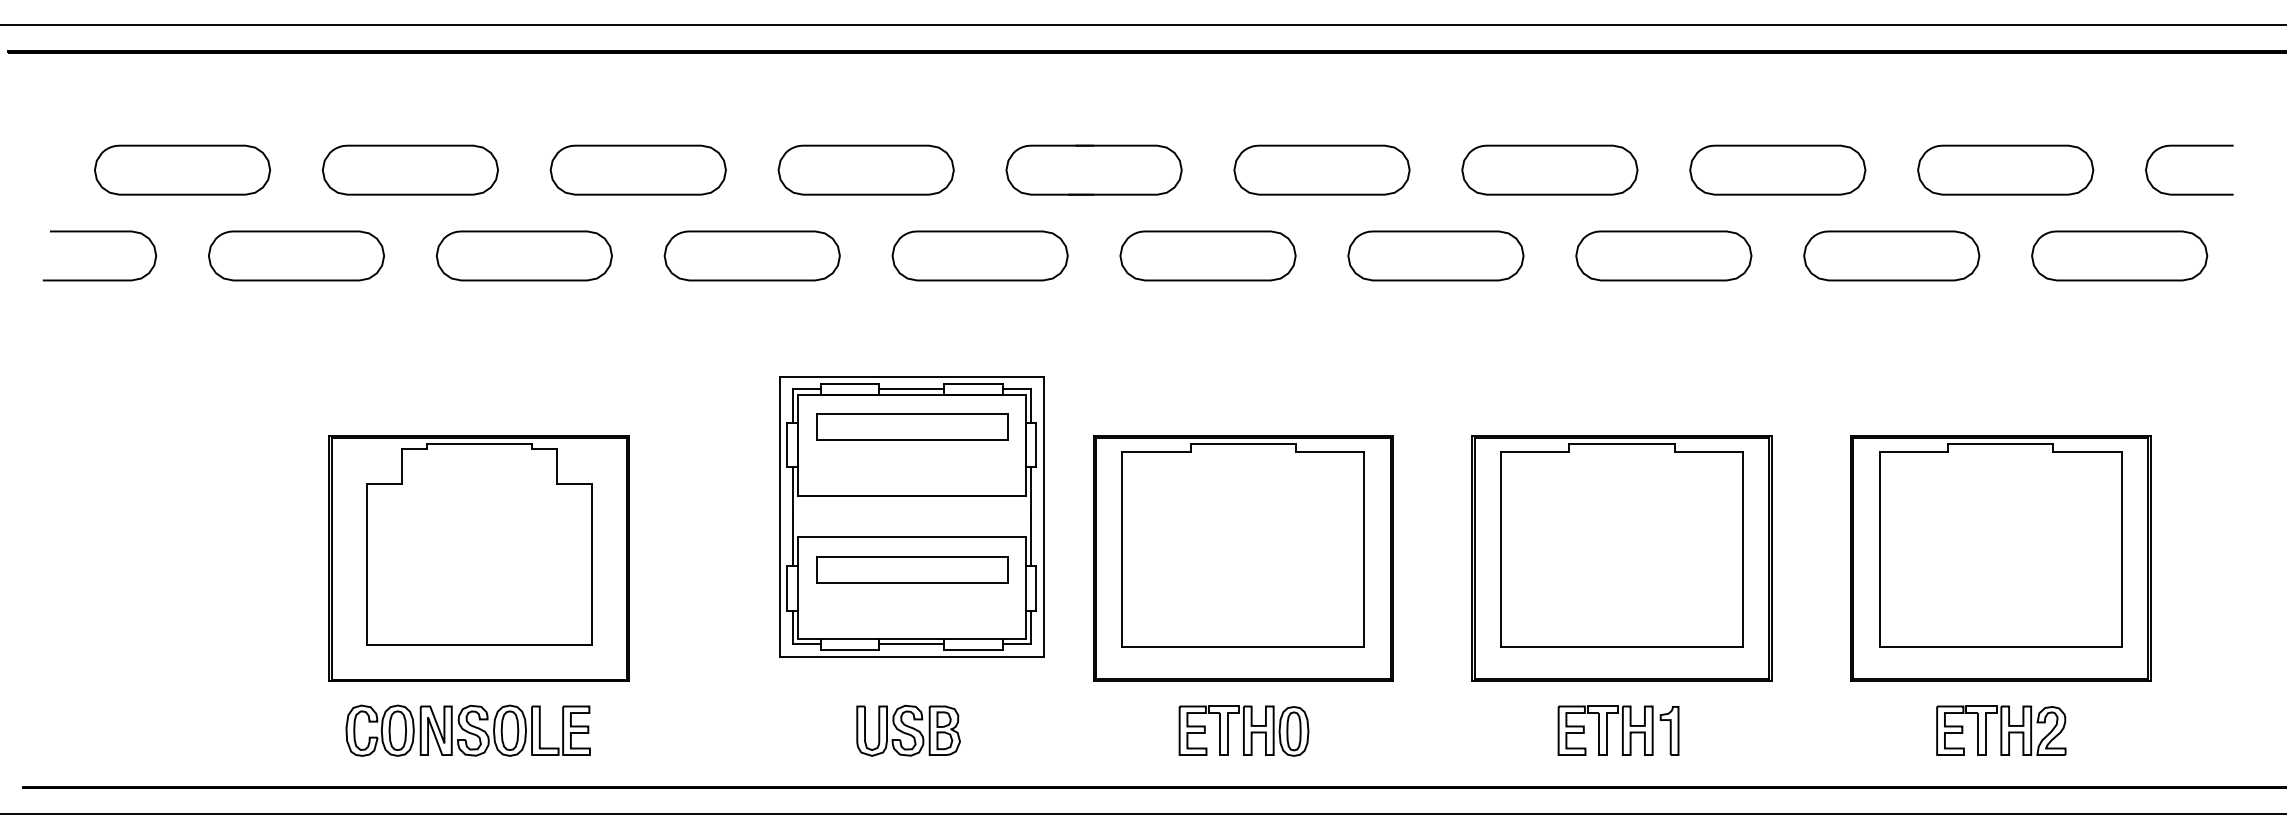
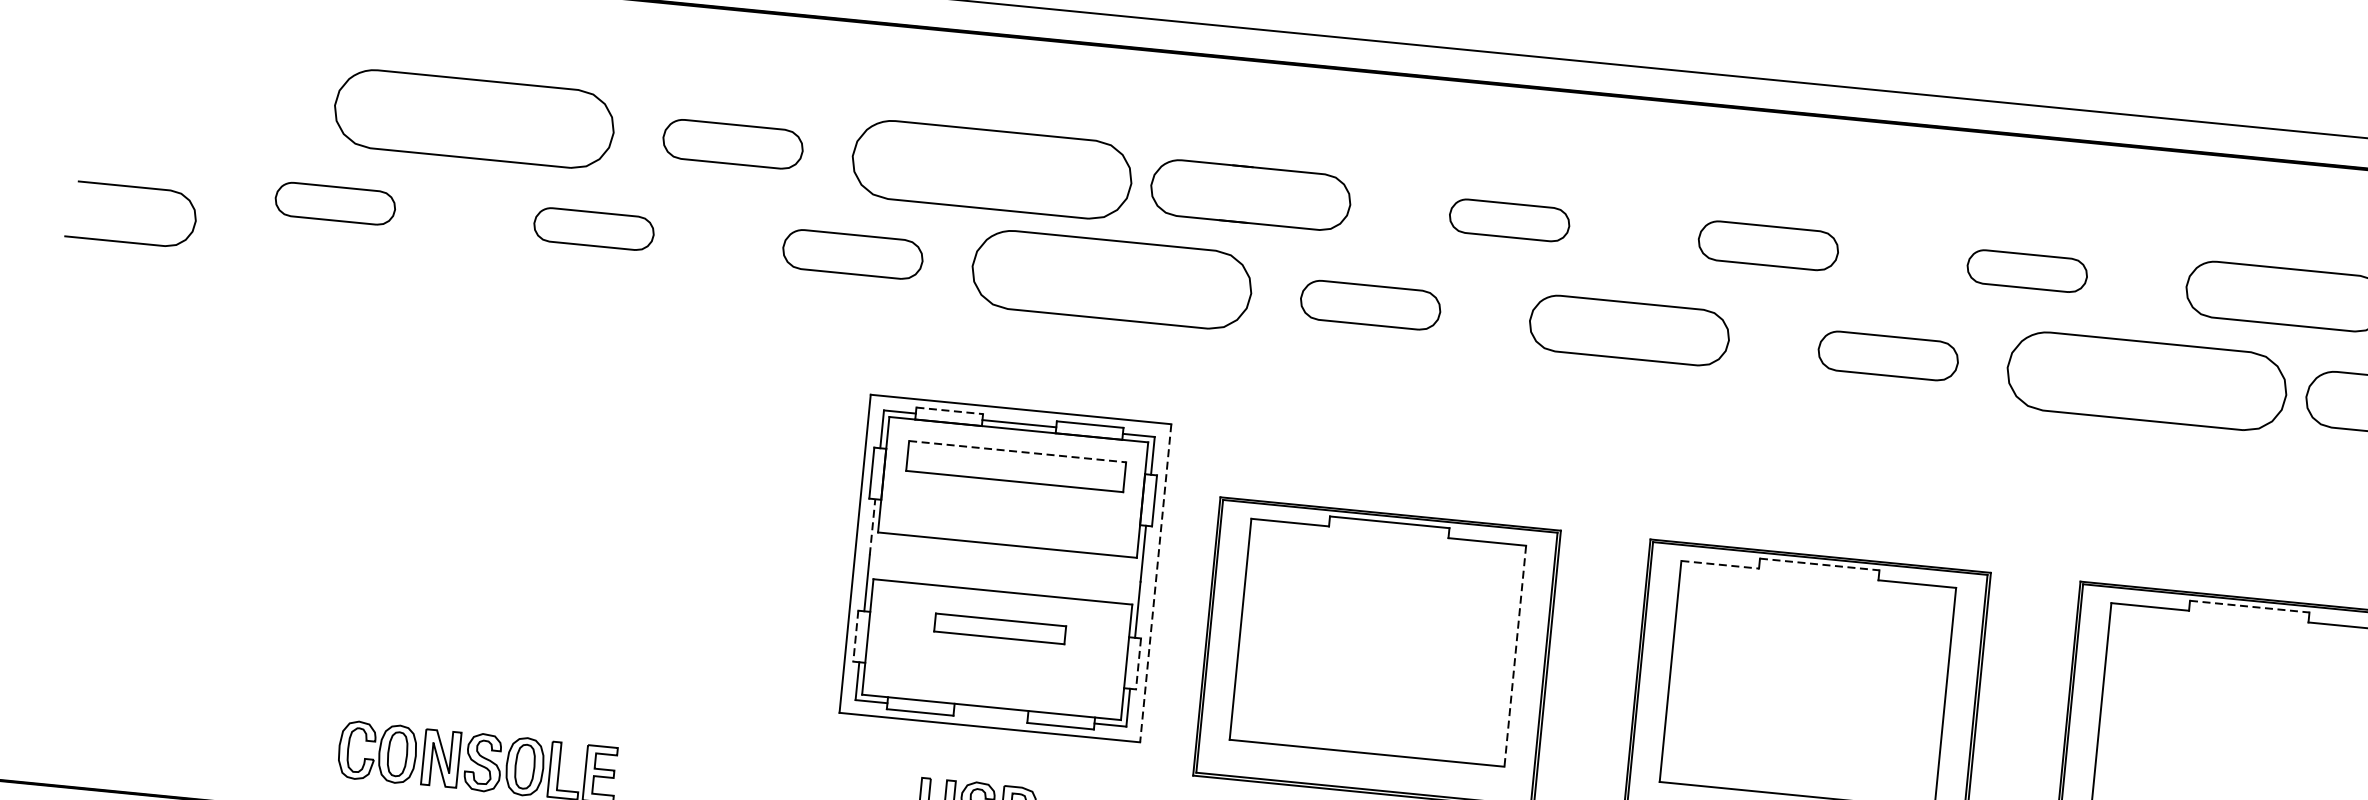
part: (182, 169) -> (215, 92), removed
part: (410, 169) -> (474, 118), size x1.4
part: (637, 169) -> (732, 143), size x0.7
part: (865, 169) -> (991, 168), size x1.4
part: (1321, 169) -> (1509, 219), size x0.6
part: (1549, 169) -> (1768, 245), size x0.7
part: (1777, 169) -> (2026, 270), size x0.6
curve: (99, 232) -> (134, 188), moved
part: (296, 255) -> (335, 203), size x0.6
part: (523, 255) -> (593, 228), size x0.6
part: (751, 255) -> (852, 253), size x0.7
part: (979, 255) -> (1111, 279), size x1.4
part: (1207, 255) -> (1370, 304), size x0.7
part: (1663, 255) -> (1887, 355), size x0.7
part: (1891, 255) -> (2146, 380), size x1.4
line: (850, 384) -> (950, 411), solid -> dashed
line: (912, 413) -> (1017, 451), solid -> dashed
line: (1621, 443) -> (1819, 564), solid -> dashed
line: (2000, 443) -> (2249, 606), solid -> dashed
line: (1535, 452) -> (1720, 564), solid -> dashed
line: (792, 492) -> (872, 527), solid -> dashed
line: (1044, 517) -> (1155, 584), solid -> dashed
line: (1364, 550) -> (1515, 657), solid -> dashed
part: (478, 558) -> (508, 567), removed
part: (912, 569) -> (1000, 628), size x0.6
line: (787, 589) -> (855, 637), solid -> dashed
line: (1036, 589) -> (1138, 664), solid -> dashed
line: (911, 644) -> (990, 713), removed

